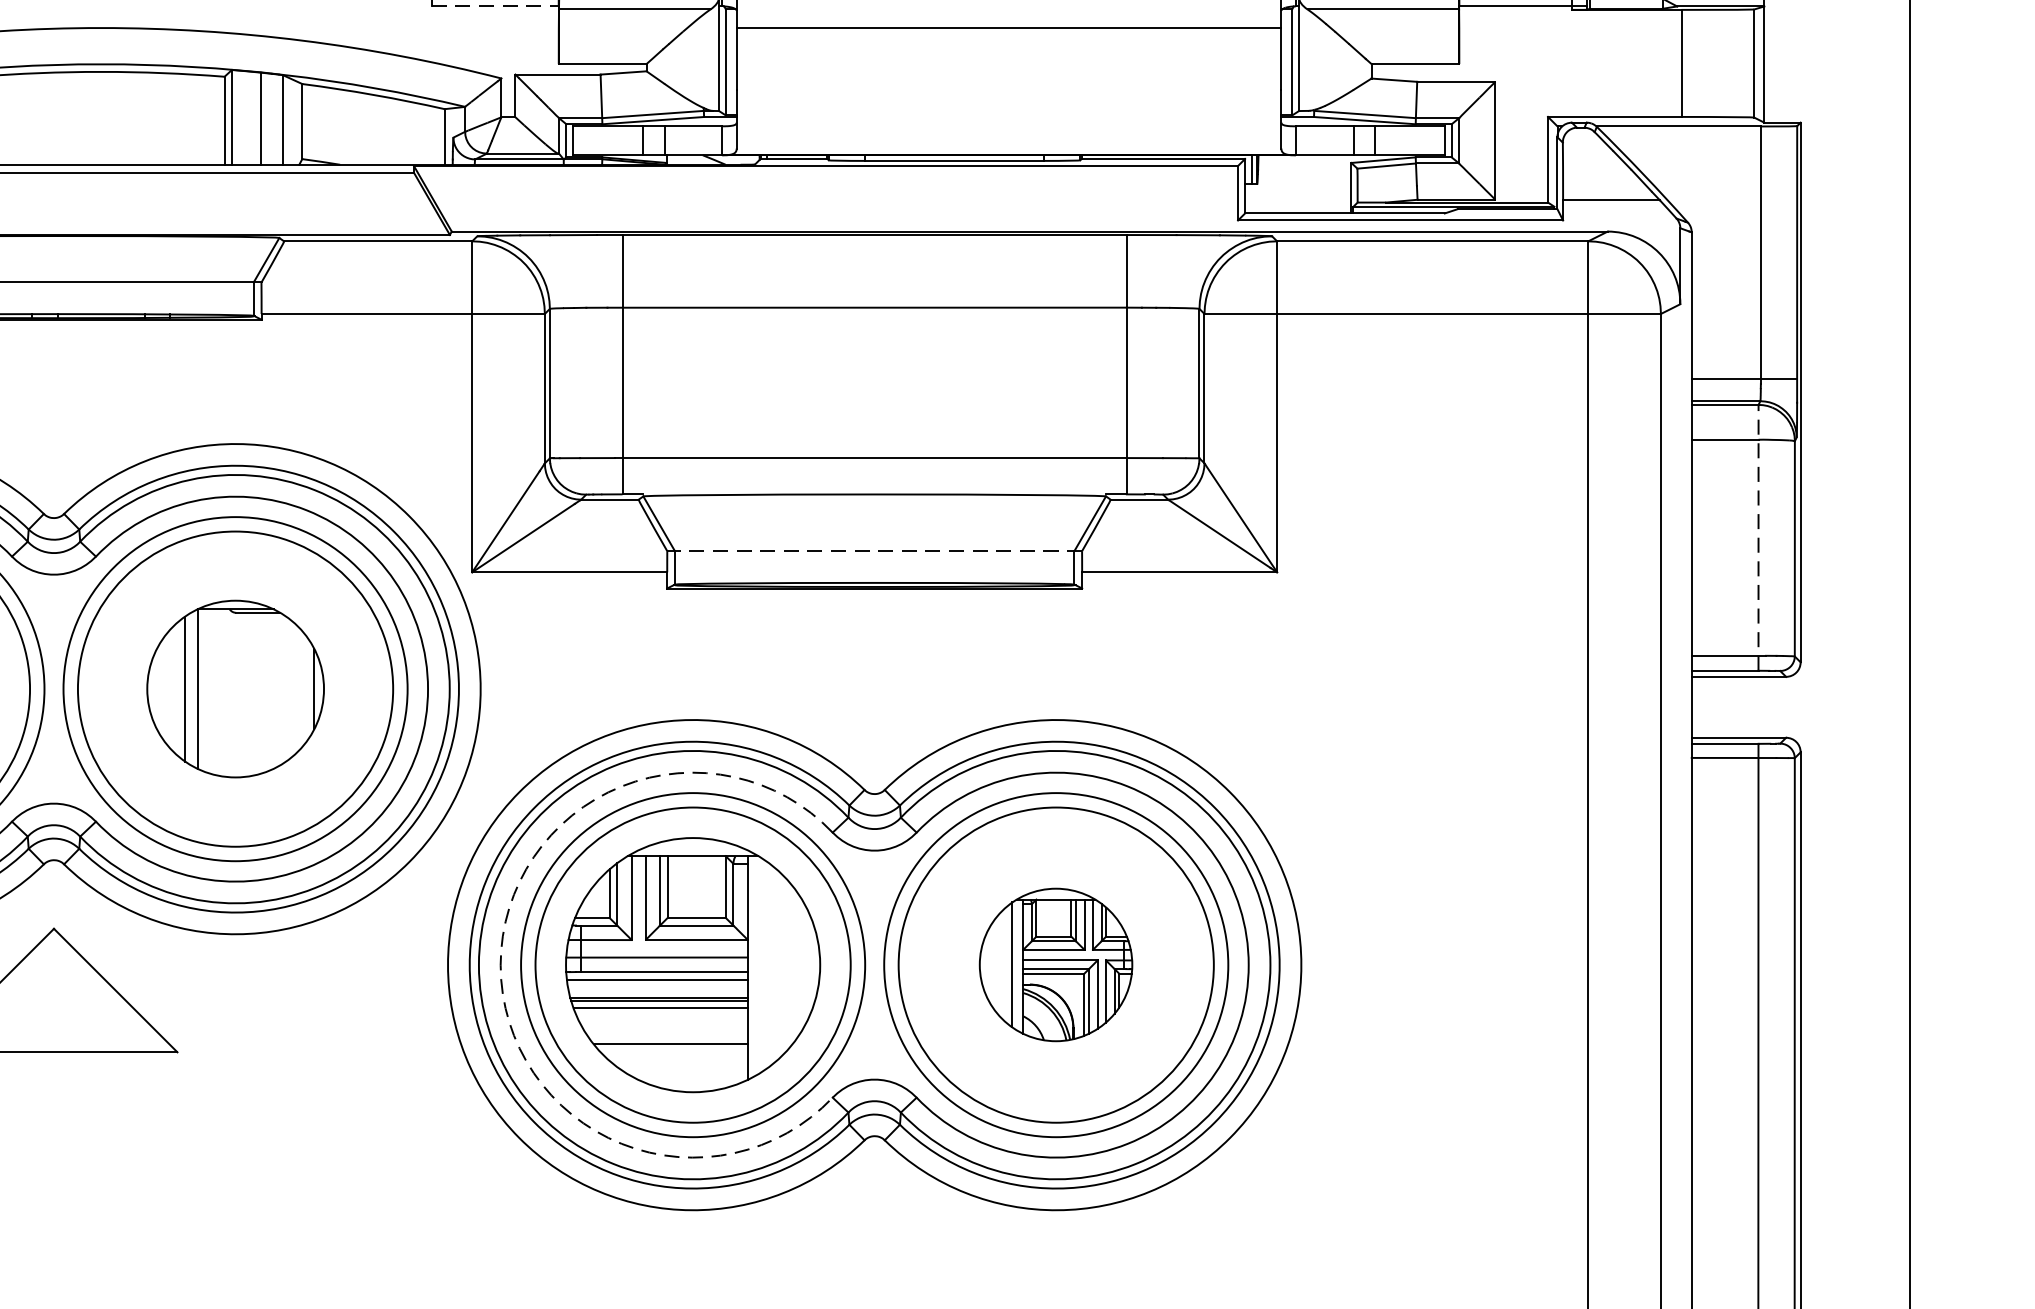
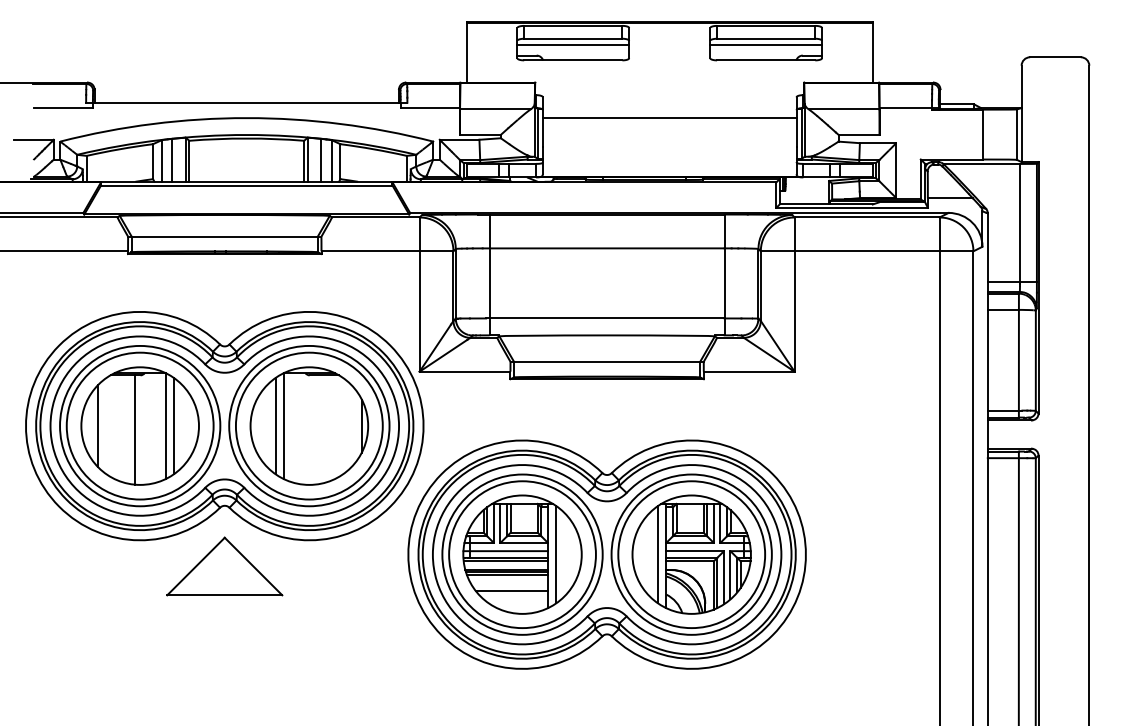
line: (495, 5) -> (430, 107), dashed -> solid
line: (1757, 537) -> (1018, 355), dashed -> solid
line: (875, 550) -> (607, 361), dashed -> solid
part: (235, 687) -> (309, 425), size x1.43
arc: (499, 964) -> (432, 554), dashed -> solid
line: (766, 964) -> (556, 554), added
part: (1055, 964) -> (691, 554), size x1.67

